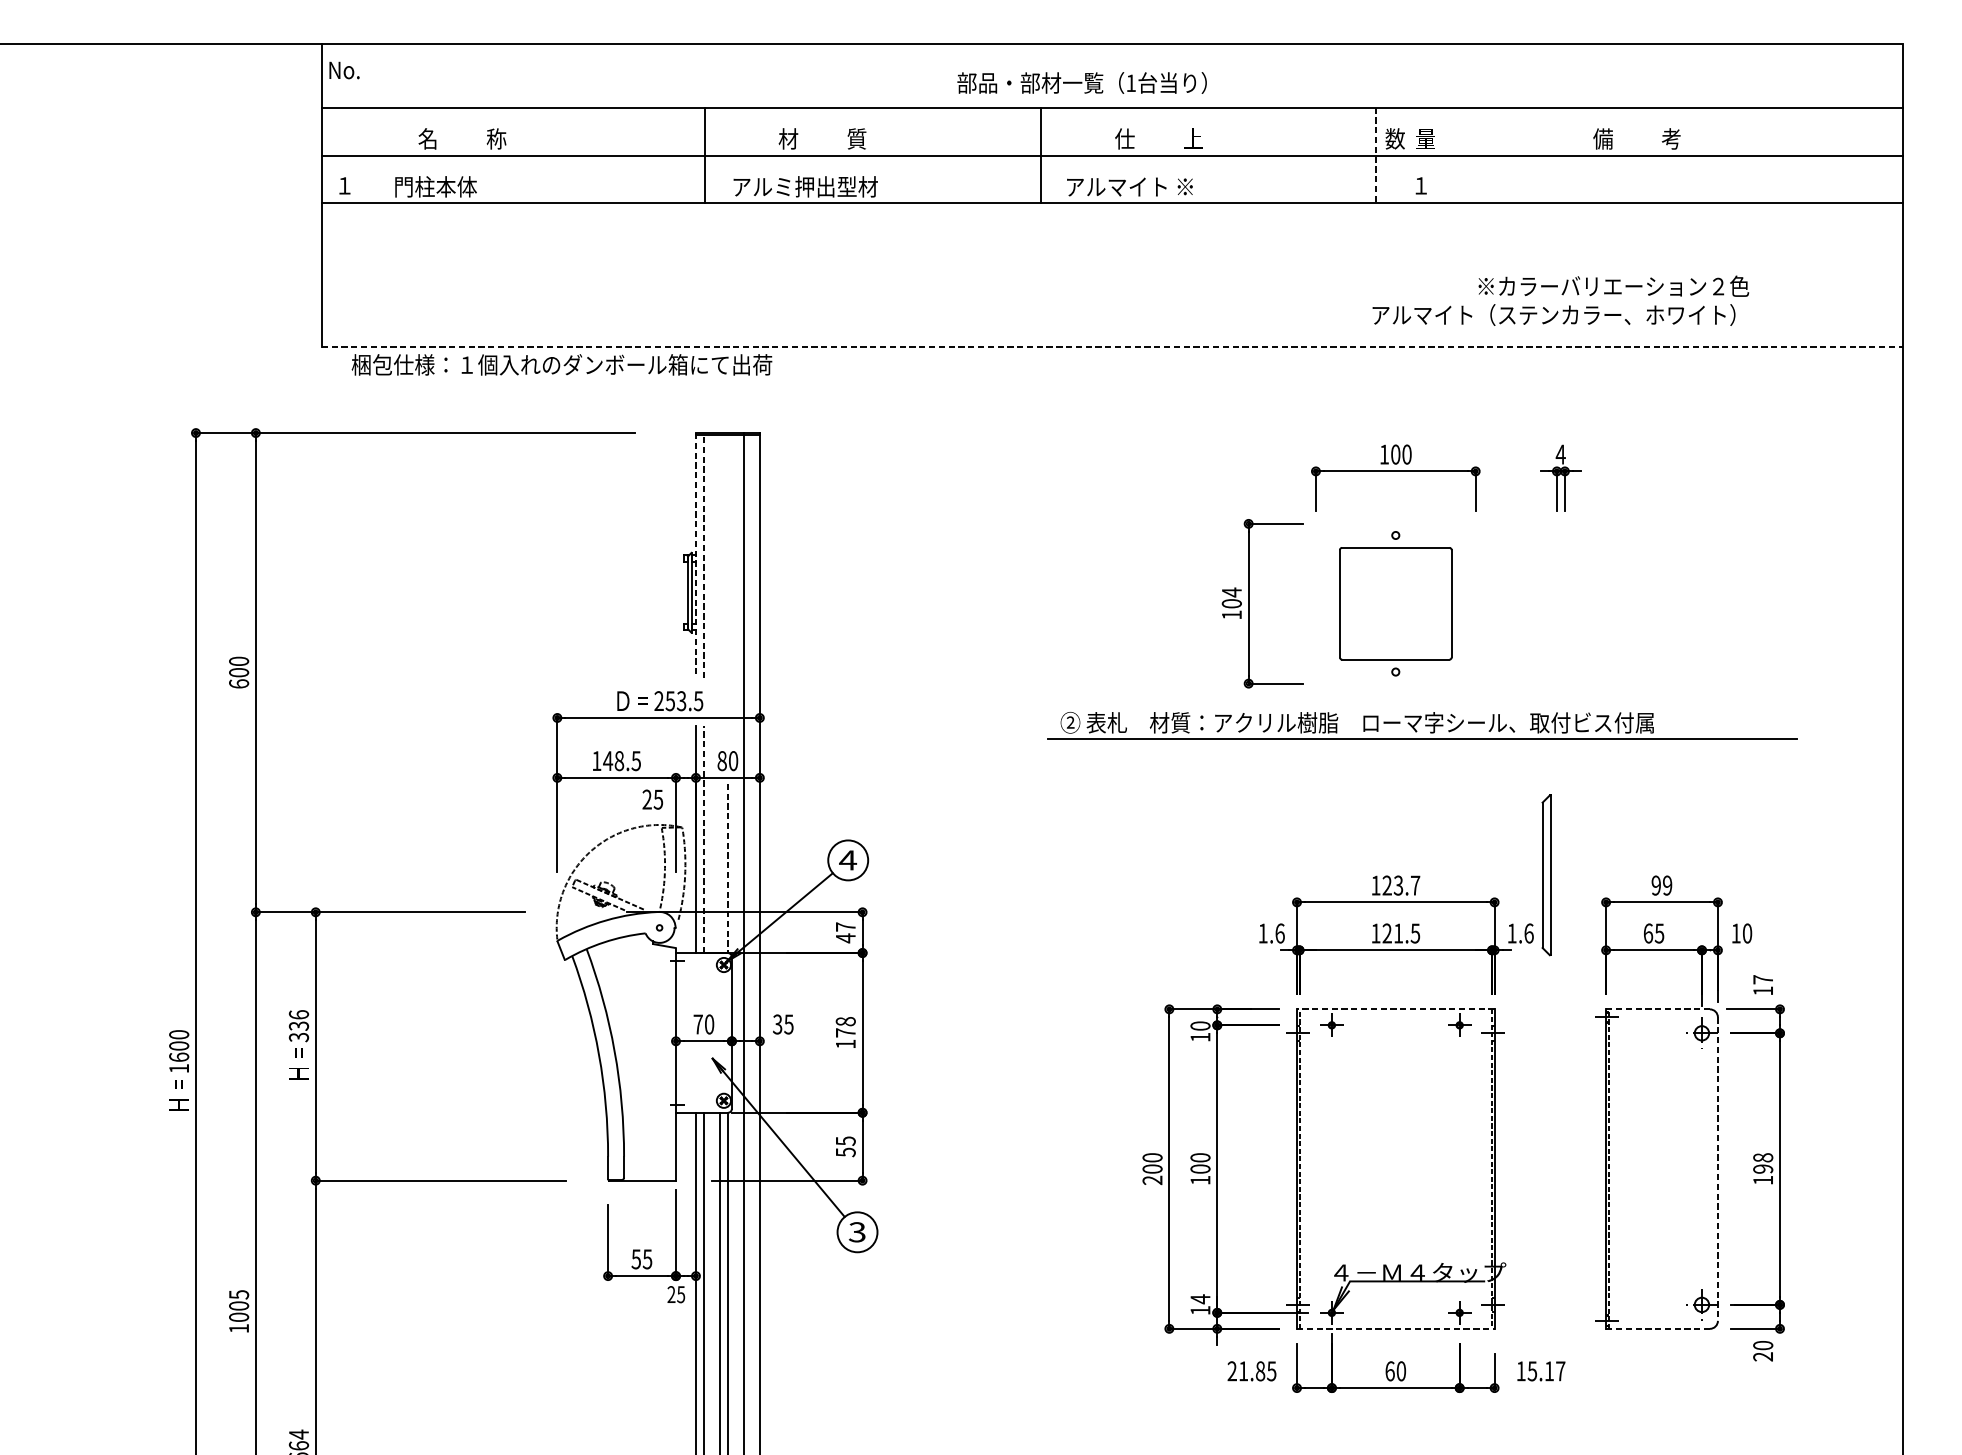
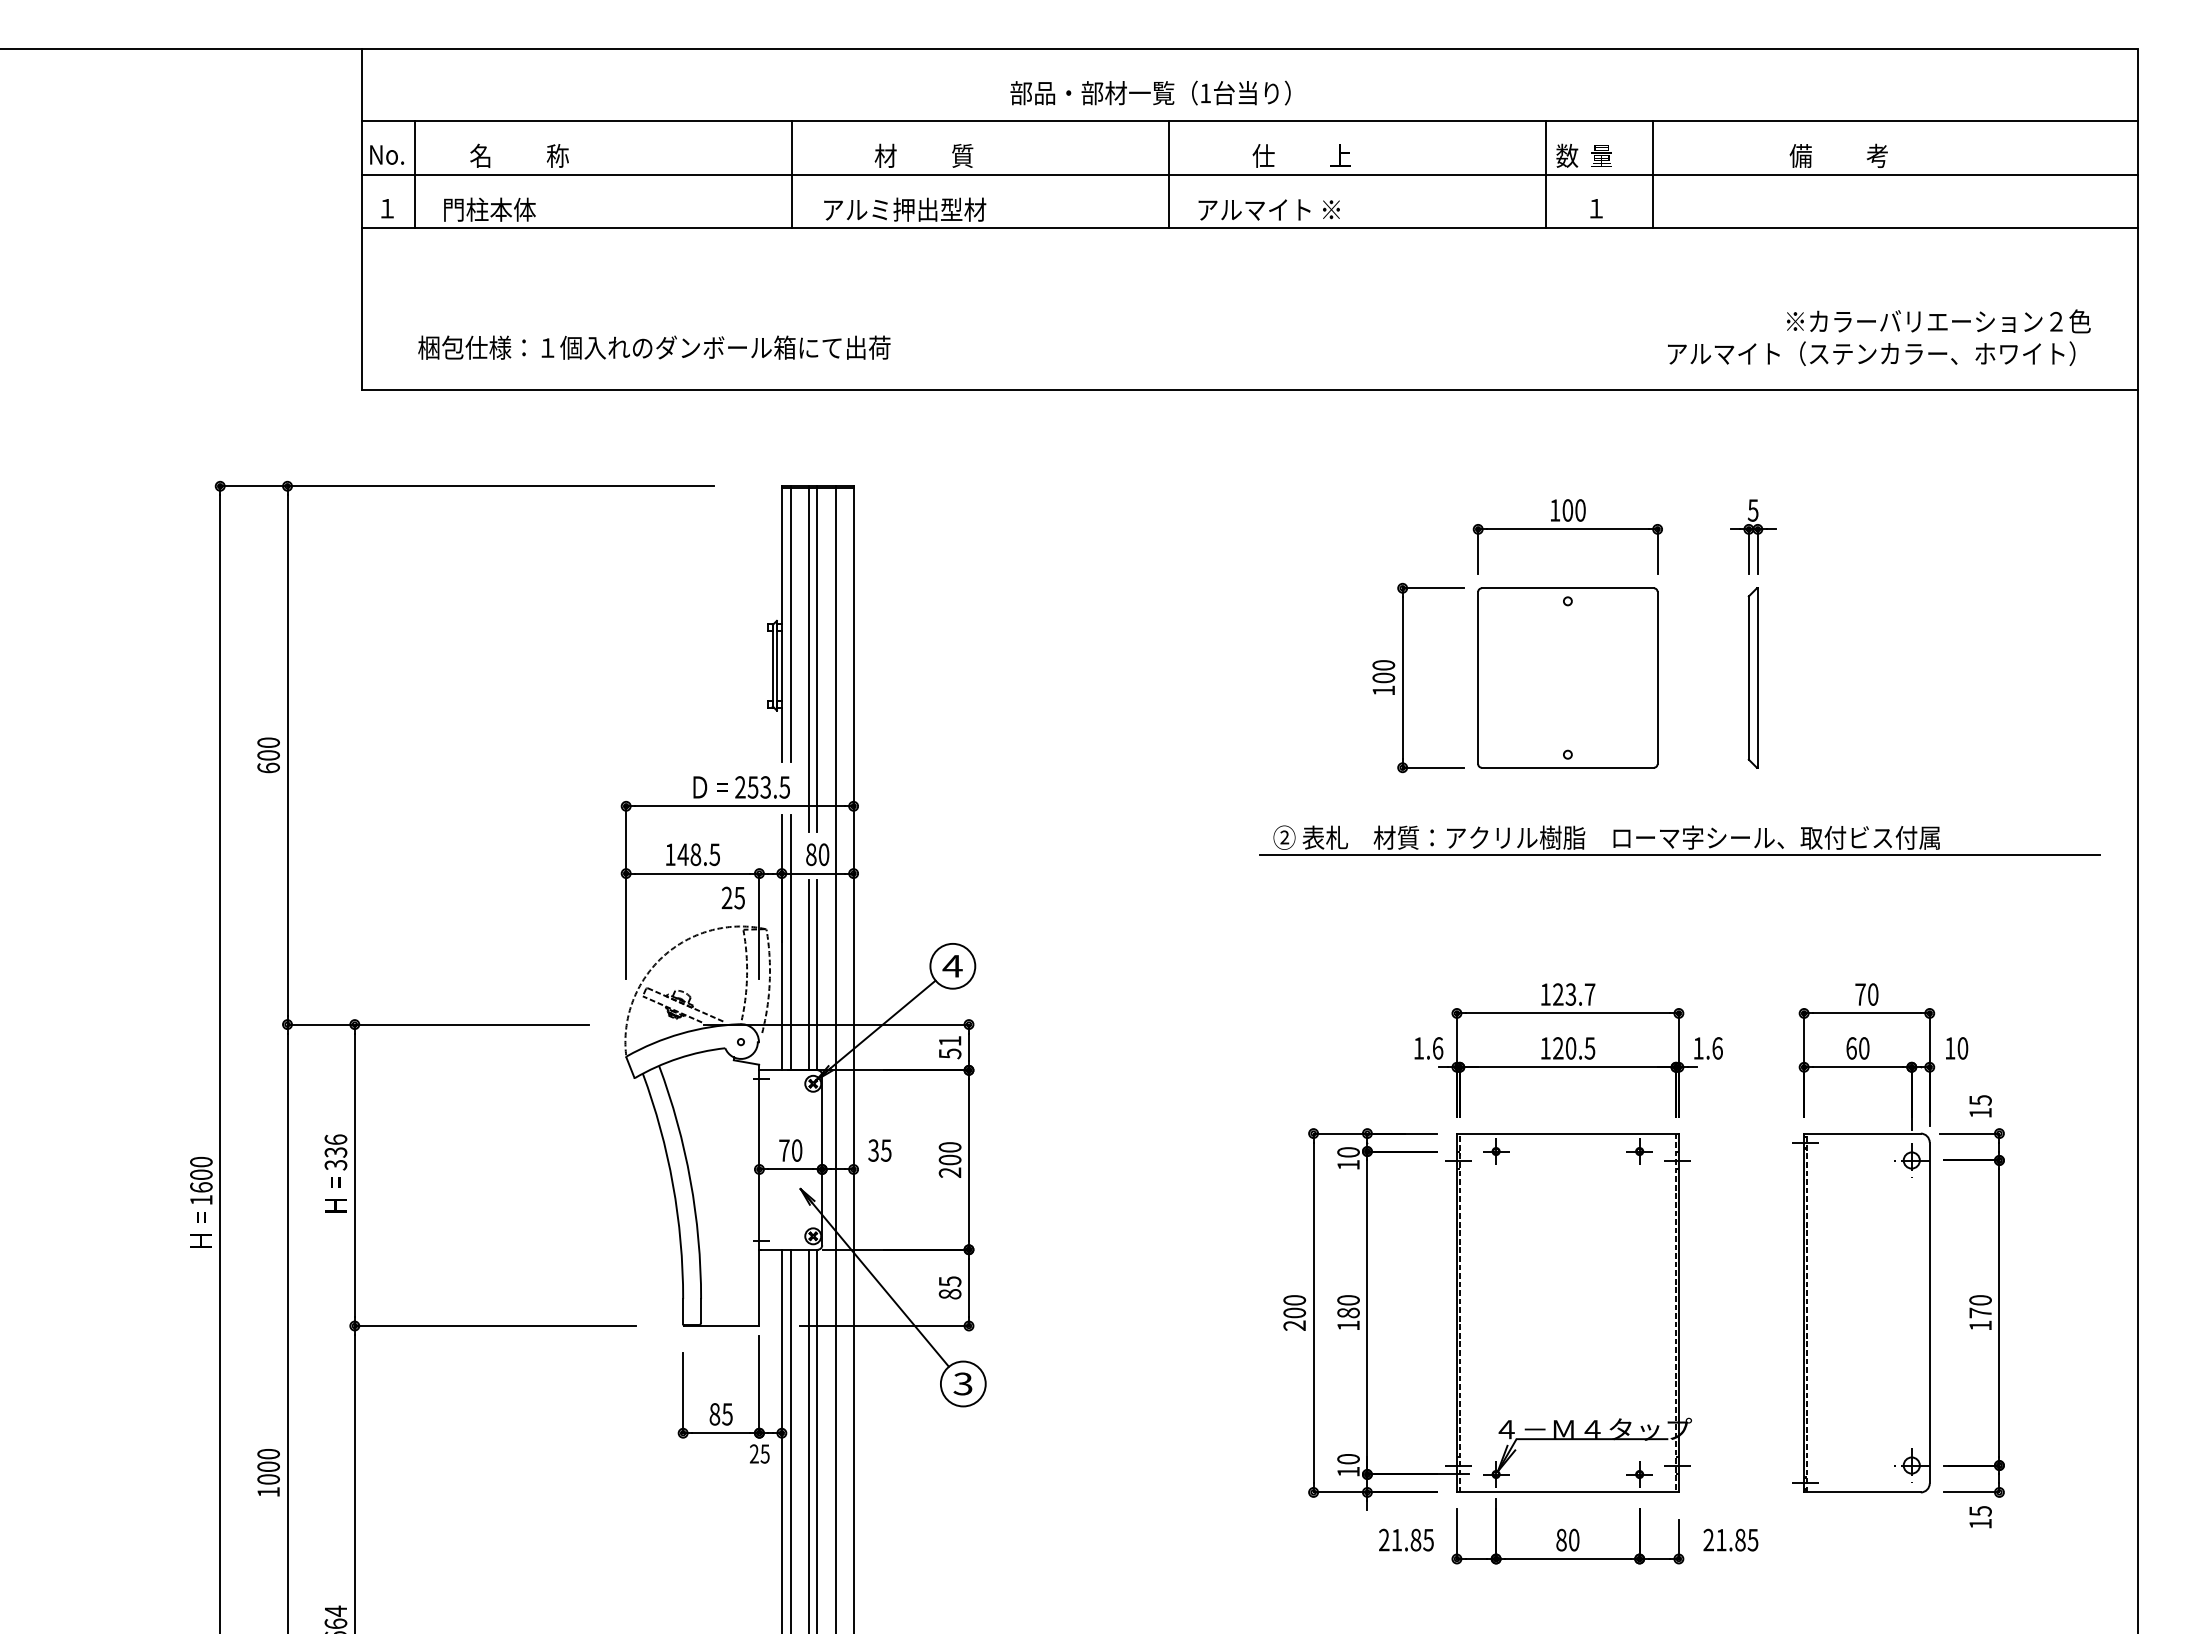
text: (344, 70) -> (387, 154), moved
text: (1082, 82) -> (1150, 92), moved
line: (369, 155) -> (415, 174), added
line: (1375, 155) -> (1545, 174), dashed -> solid
line: (1472, 155) -> (1653, 174), added
text: (1561, 300) -> (1879, 337), moved
line: (1113, 346) -> (1250, 389), dashed -> solid
text: (562, 364) -> (654, 347), moved
text: (1560, 454) -> (1752, 510), 4 -> 5
line: (695, 556) -> (781, 624), dashed -> solid
line: (703, 556) -> (790, 624), dashed -> solid
line: (720, 587) -> (809, 659), added
line: (727, 587) -> (817, 659), added
text: (1231, 592) -> (1383, 665), 104 -> 100
part: (1395, 603) -> (1567, 677), size x1.43
part: (1422, 725) -> (1679, 840), moved
line: (703, 839) -> (790, 942), dashed -> solid
line: (720, 868) -> (809, 975), added
line: (727, 868) -> (817, 975), dashed -> solid
part: (1545, 874) -> (1752, 677), moved
text: (1661, 885) -> (1866, 994), 99 -> 70
text: (846, 932) -> (950, 1047), 47 -> 51
text: (1398, 933) -> (1571, 1048), 121.5 -> 120.5
text: (1658, 933) -> (1863, 1048), 65 -> 60
text: (1763, 979) -> (1980, 1100), 17 -> 15
line: (1395, 1009) -> (1567, 1133), dashed -> solid
line: (1658, 1009) -> (1862, 1133), dashed -> solid
text: (845, 1032) -> (949, 1159), 178 -> 200
text: (845, 1152) -> (949, 1294), 55 -> 85
text: (1763, 1163) -> (1980, 1306), 198 -> 170
text: (1200, 1168) -> (1348, 1312), 100 -> 180
line: (1717, 1169) -> (1929, 1313), dashed -> solid
text: (636, 1259) -> (714, 1414), 55 -> 85
text: (238, 1295) -> (268, 1454), 1005 -> 1000
text: (1200, 1298) -> (1348, 1458), 14 -> 10
line: (1395, 1328) -> (1567, 1492), dashed -> solid
line: (1658, 1328) -> (1862, 1492), dashed -> solid
text: (1763, 1351) -> (1980, 1517), 20 -> 15
text: (1390, 1370) -> (1561, 1539), 60 -> 80
text: (1540, 1370) -> (1730, 1539), 15.17 -> 21.85

